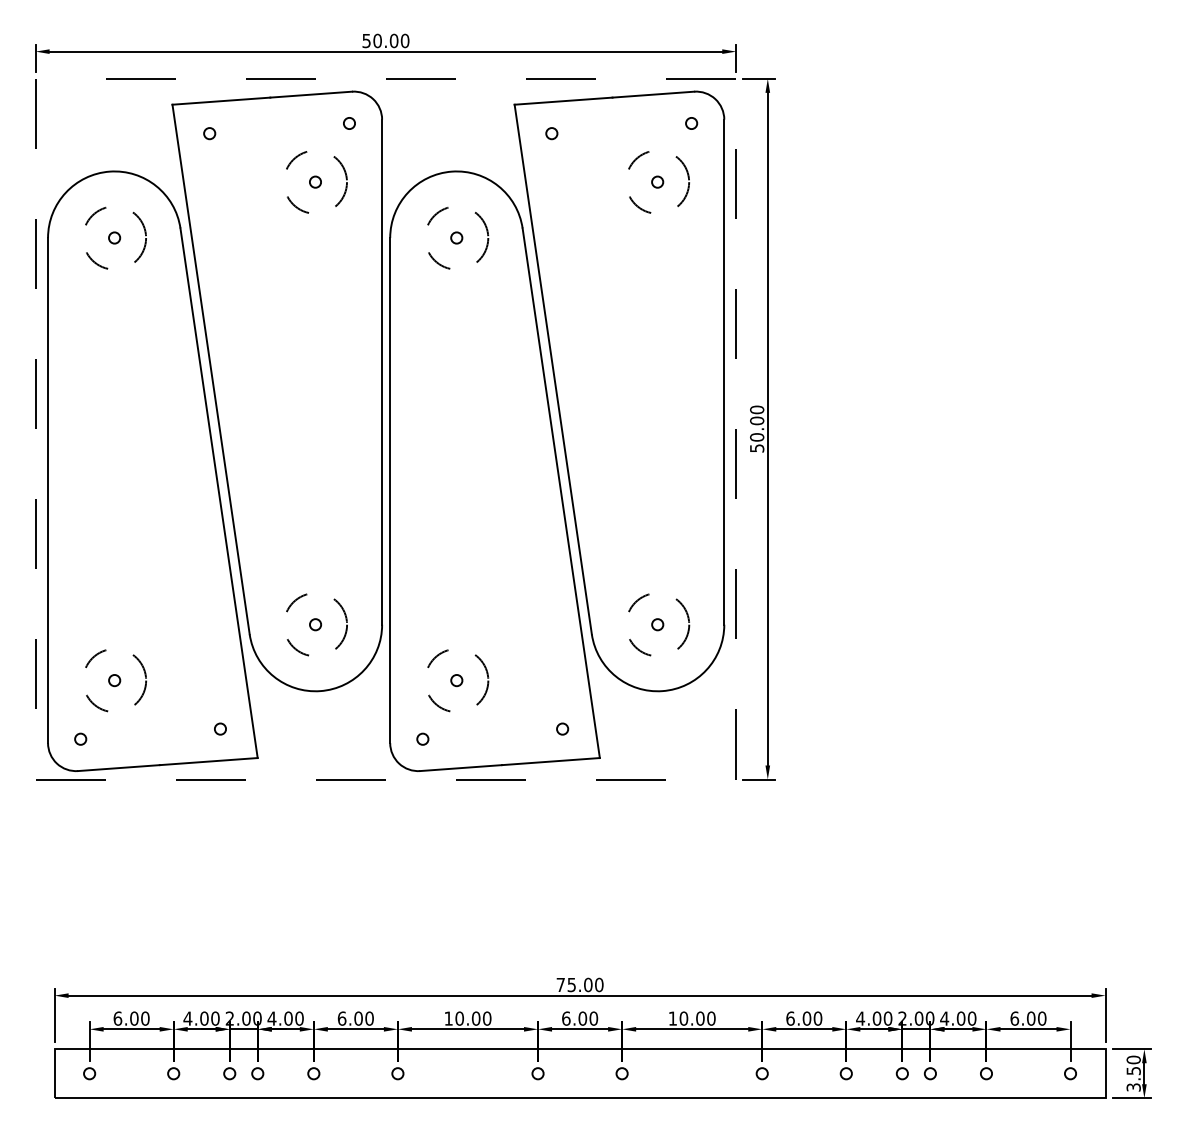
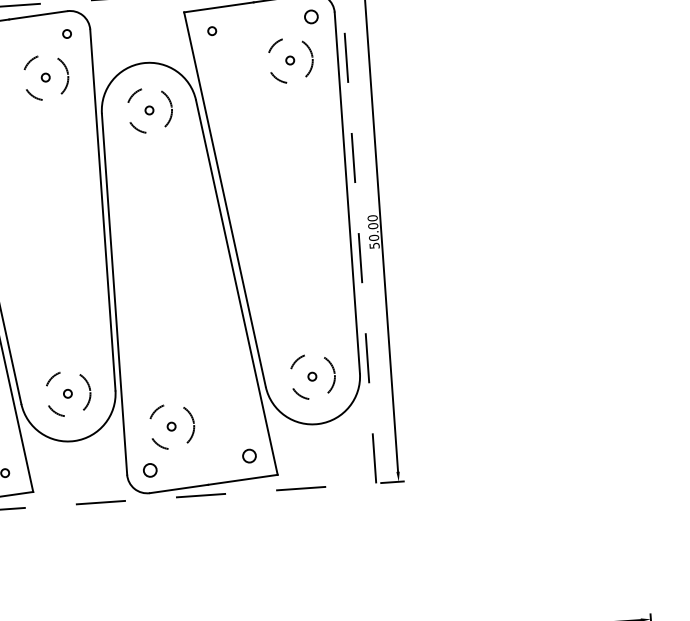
circle: (691, 123) -> (311, 16), size x1.6
circle: (562, 728) -> (249, 455), size x1.6
circle: (422, 738) -> (150, 469), size x1.6

